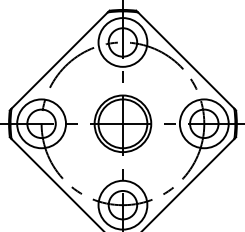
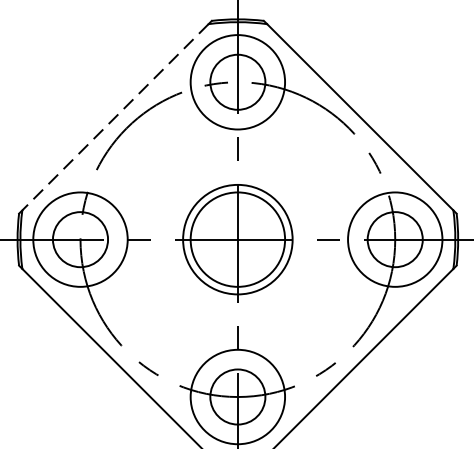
line: (59, 60) -> (115, 117), solid -> dashed

